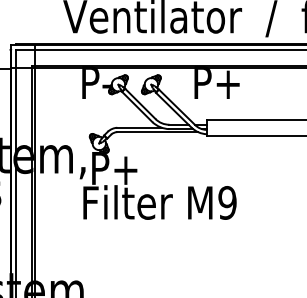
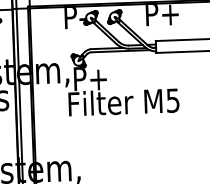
text: (227, 202) -> (173, 100), M9 -> M5

